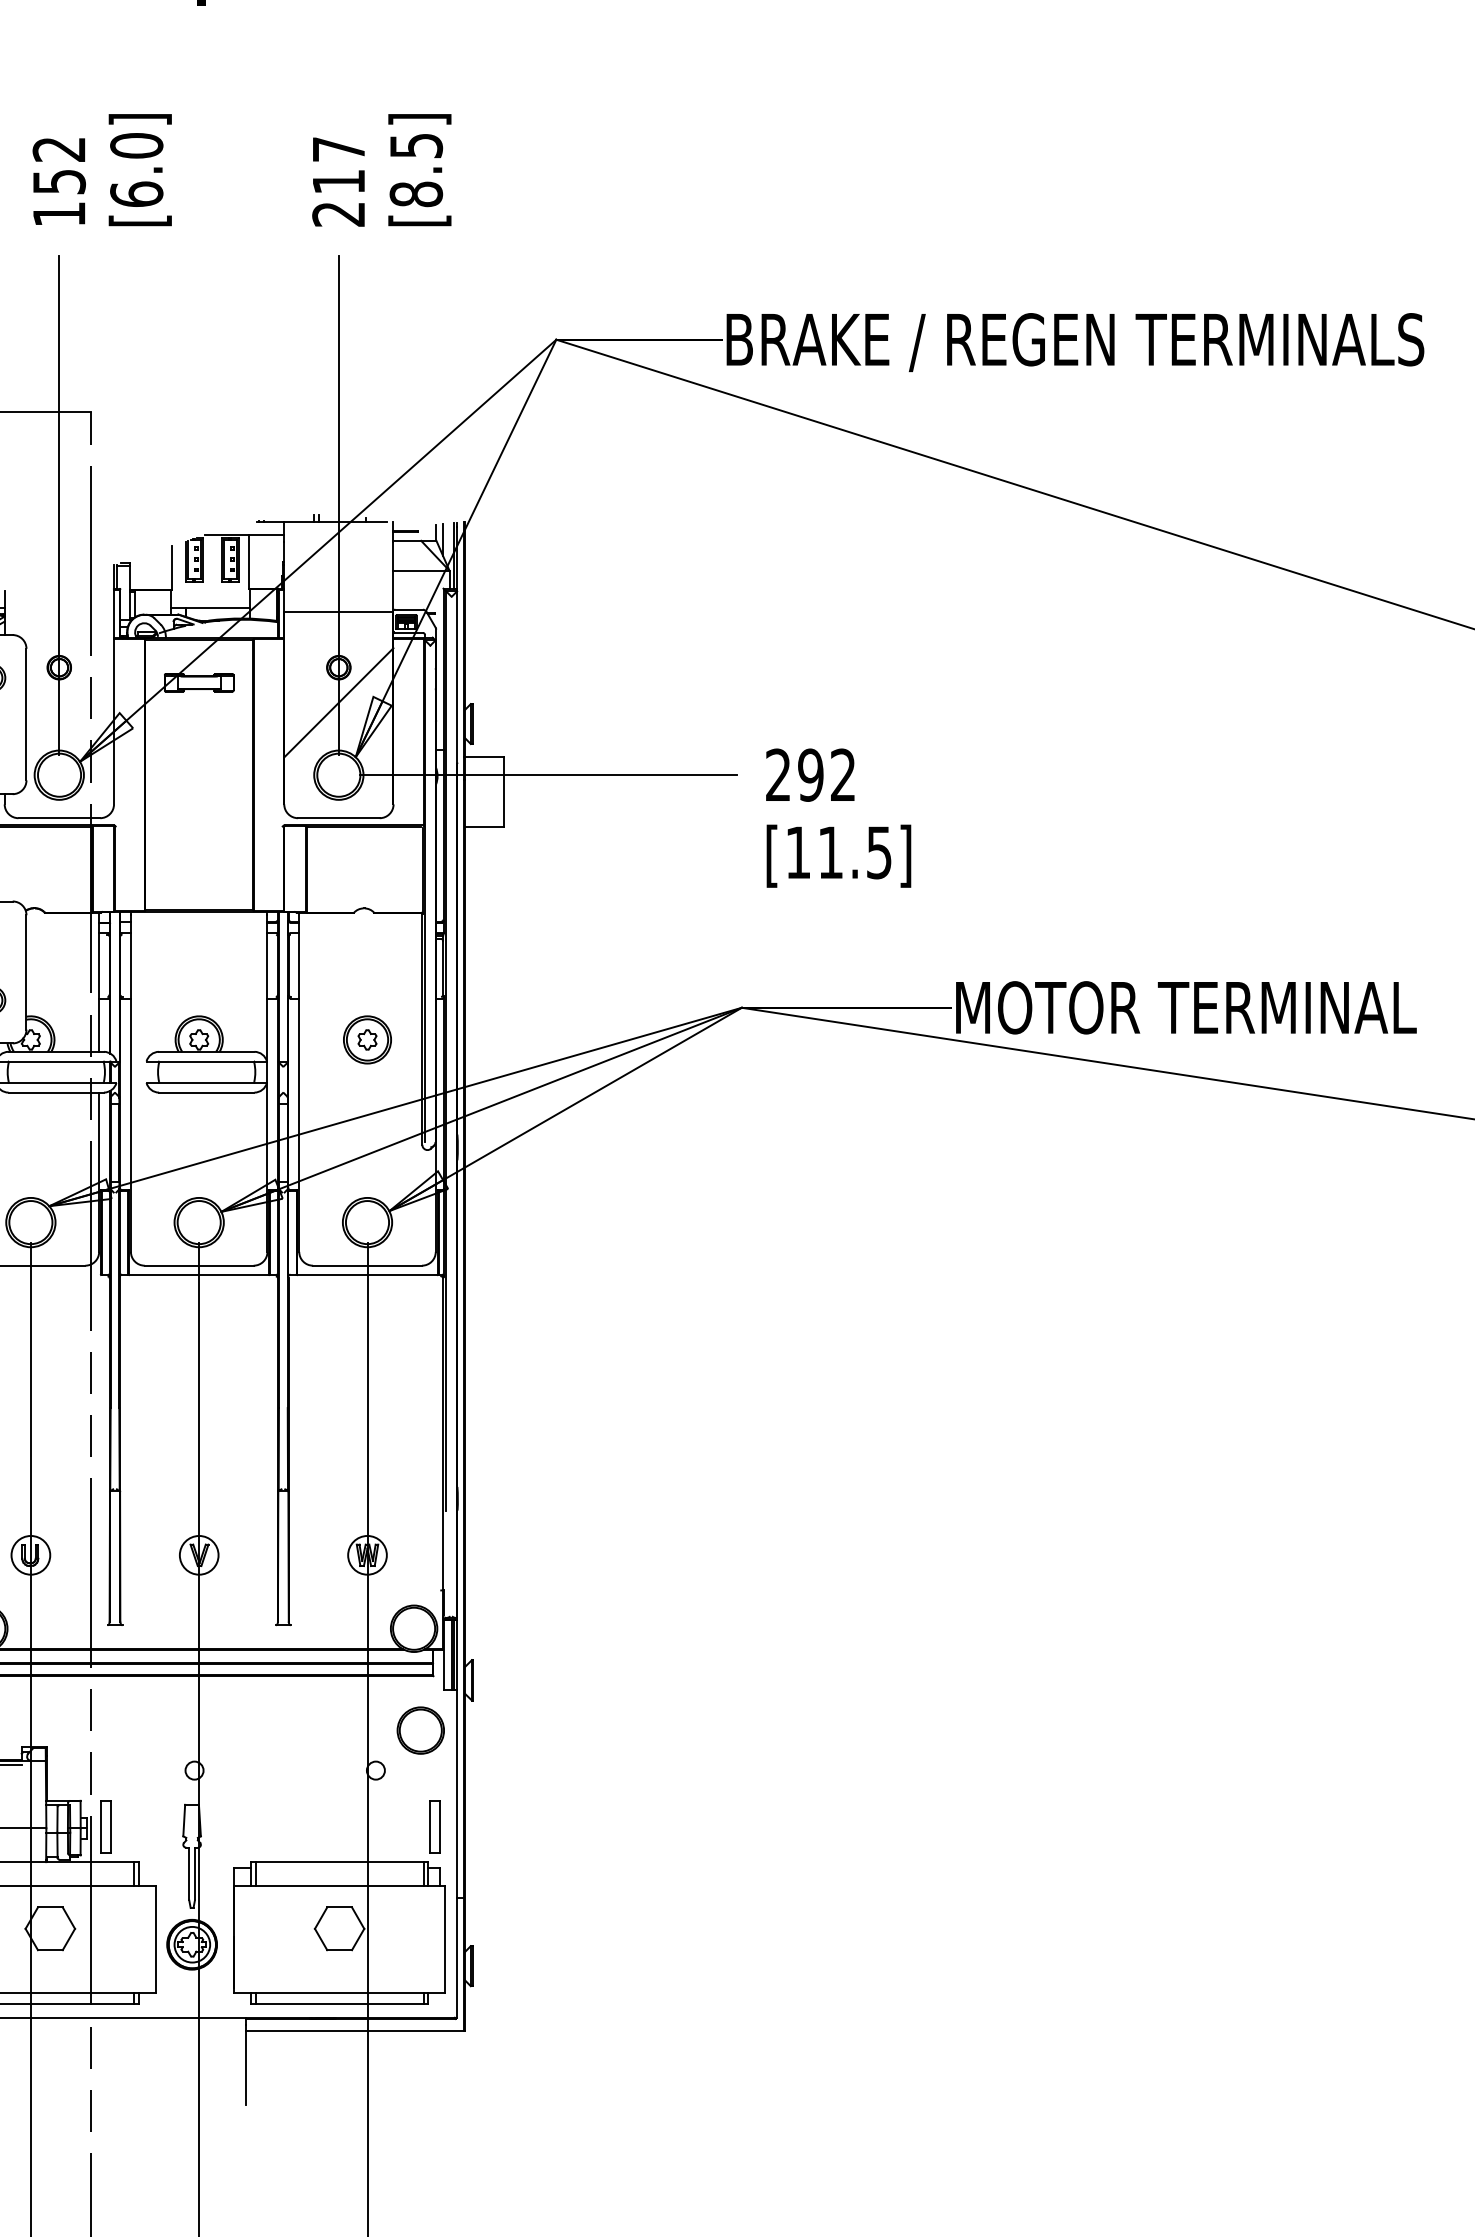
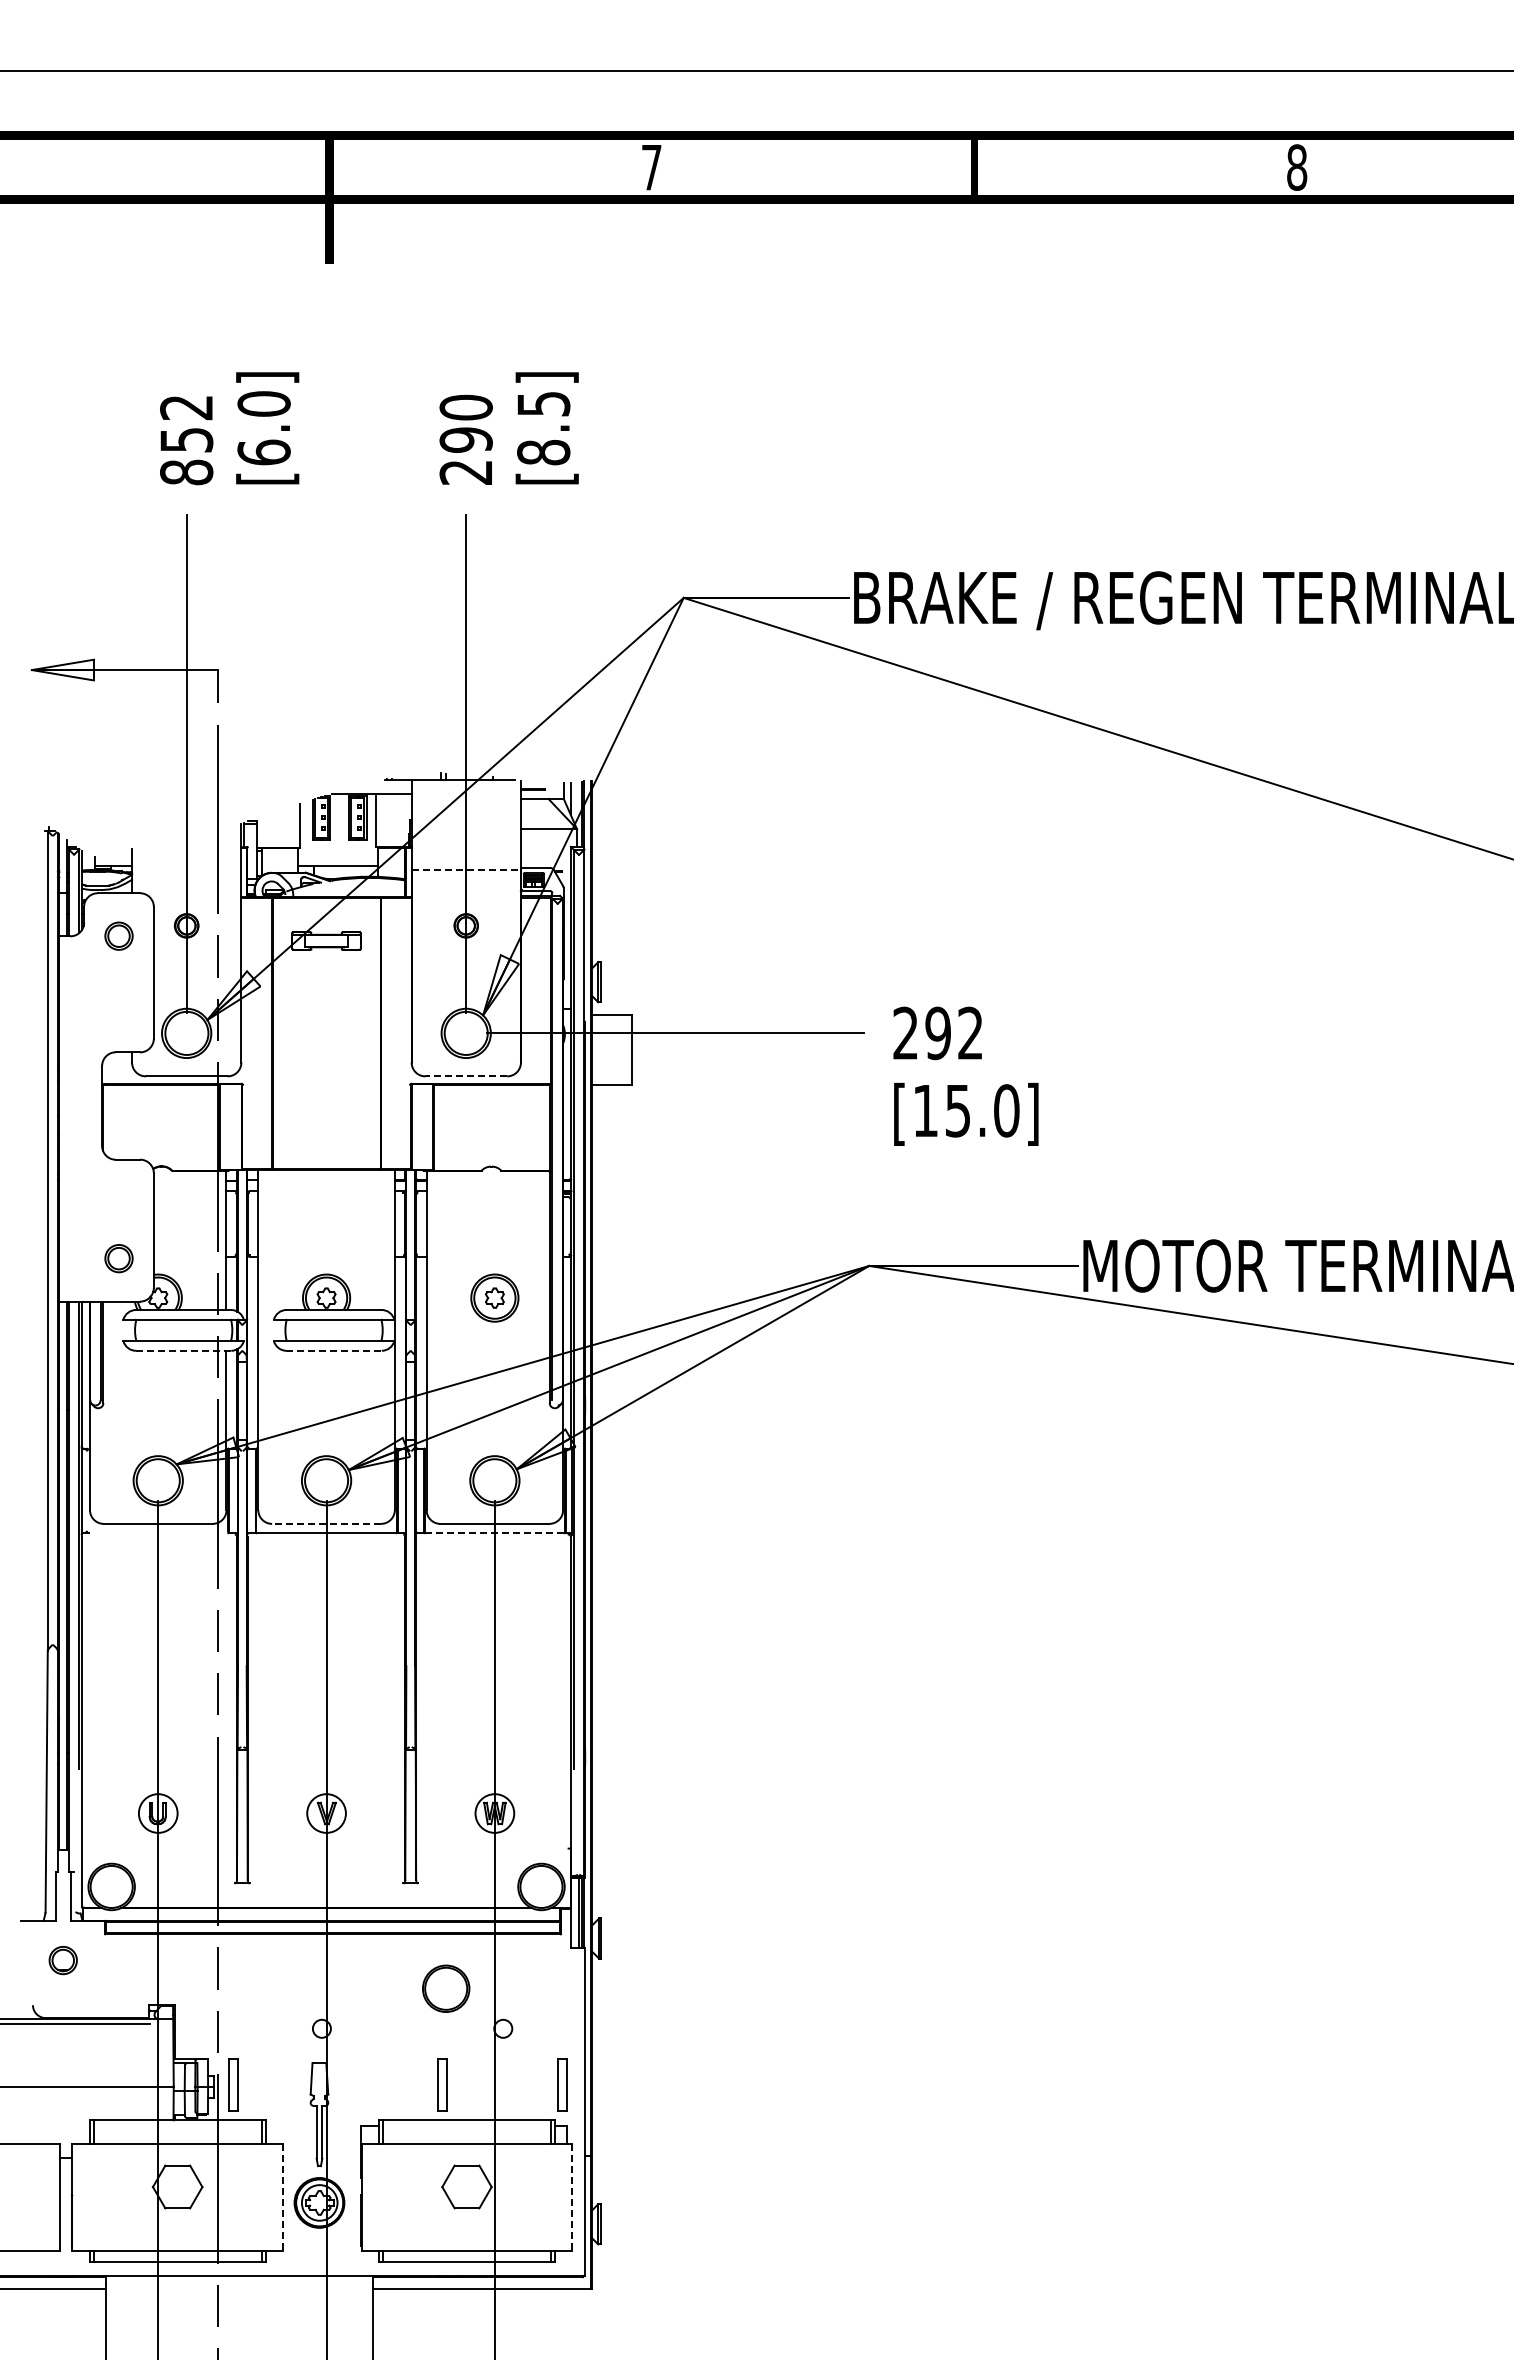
text: (338, 165) -> (465, 423), 217 -> 290
text: (59, 214) -> (186, 472), 152 -> 852
line: (339, 612) -> (466, 870), solid -> dashed
line: (338, 702) -> (465, 960), removed
line: (339, 818) -> (466, 1076), solid -> dashed
text: (855, 852) -> (982, 1110), [11.5] -> [15.0]
line: (56, 1092) -> (183, 1350), solid -> dashed
line: (207, 1092) -> (334, 1350), solid -> dashed
line: (199, 1265) -> (326, 1523), solid -> dashed
line: (368, 1275) -> (495, 1533), solid -> dashed
part: (421, 1730) -> (446, 1988), moved
part: (315, 1826) -> (442, 2084), added
line: (156, 1939) -> (283, 2197), solid -> dashed
line: (445, 1939) -> (572, 2197), solid -> dashed

